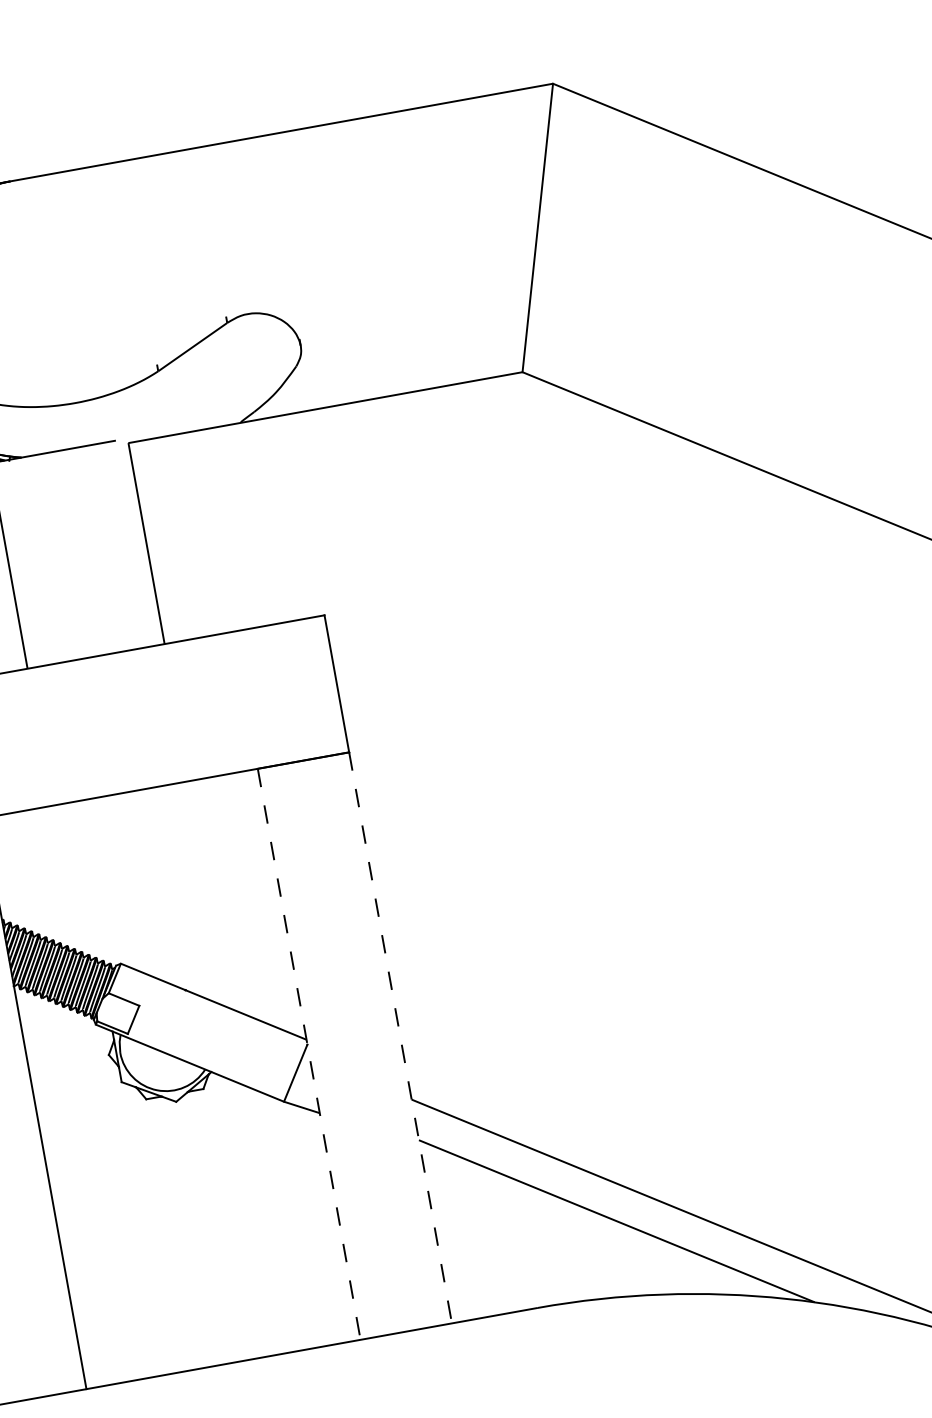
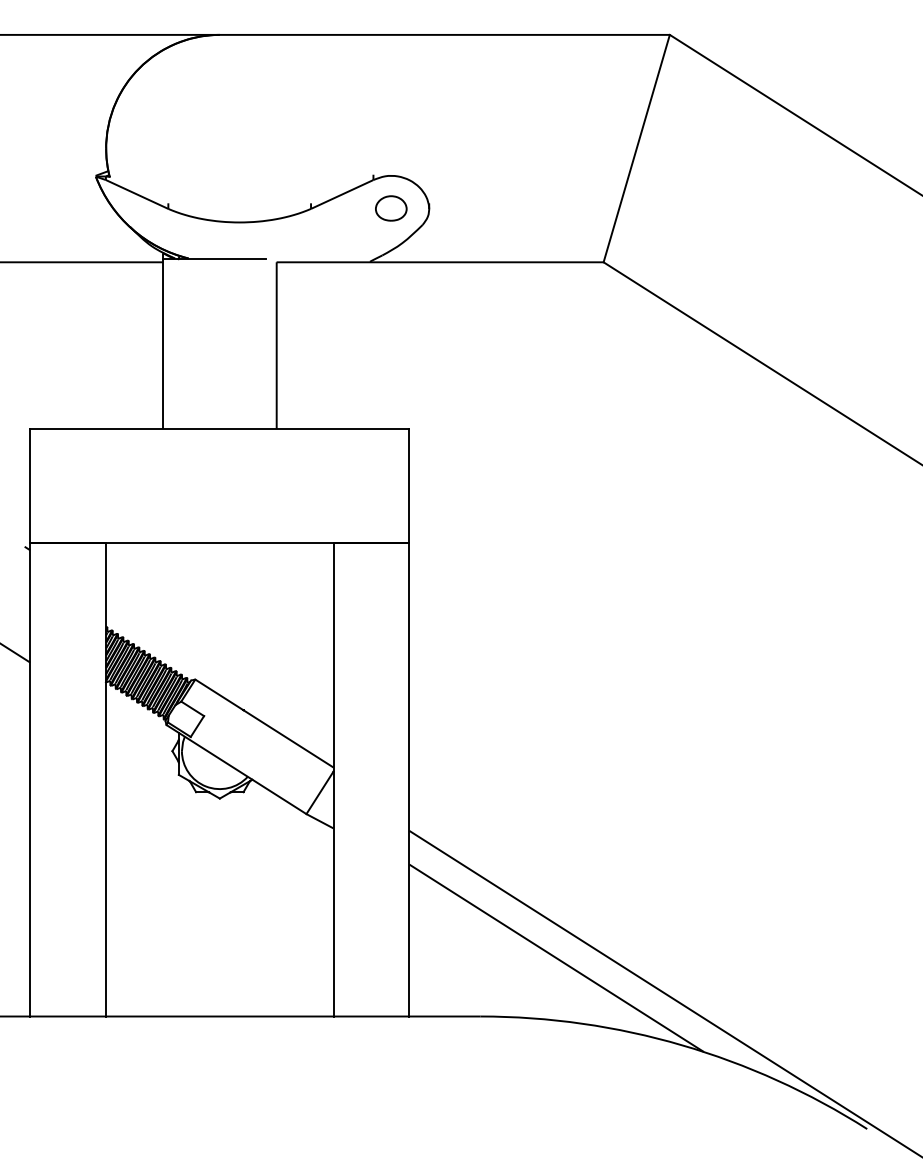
part: (255, 353) -> (391, 208), added
line: (400, 1037) -> (409, 779), dashed -> solid
line: (309, 1054) -> (333, 779), dashed -> solid

